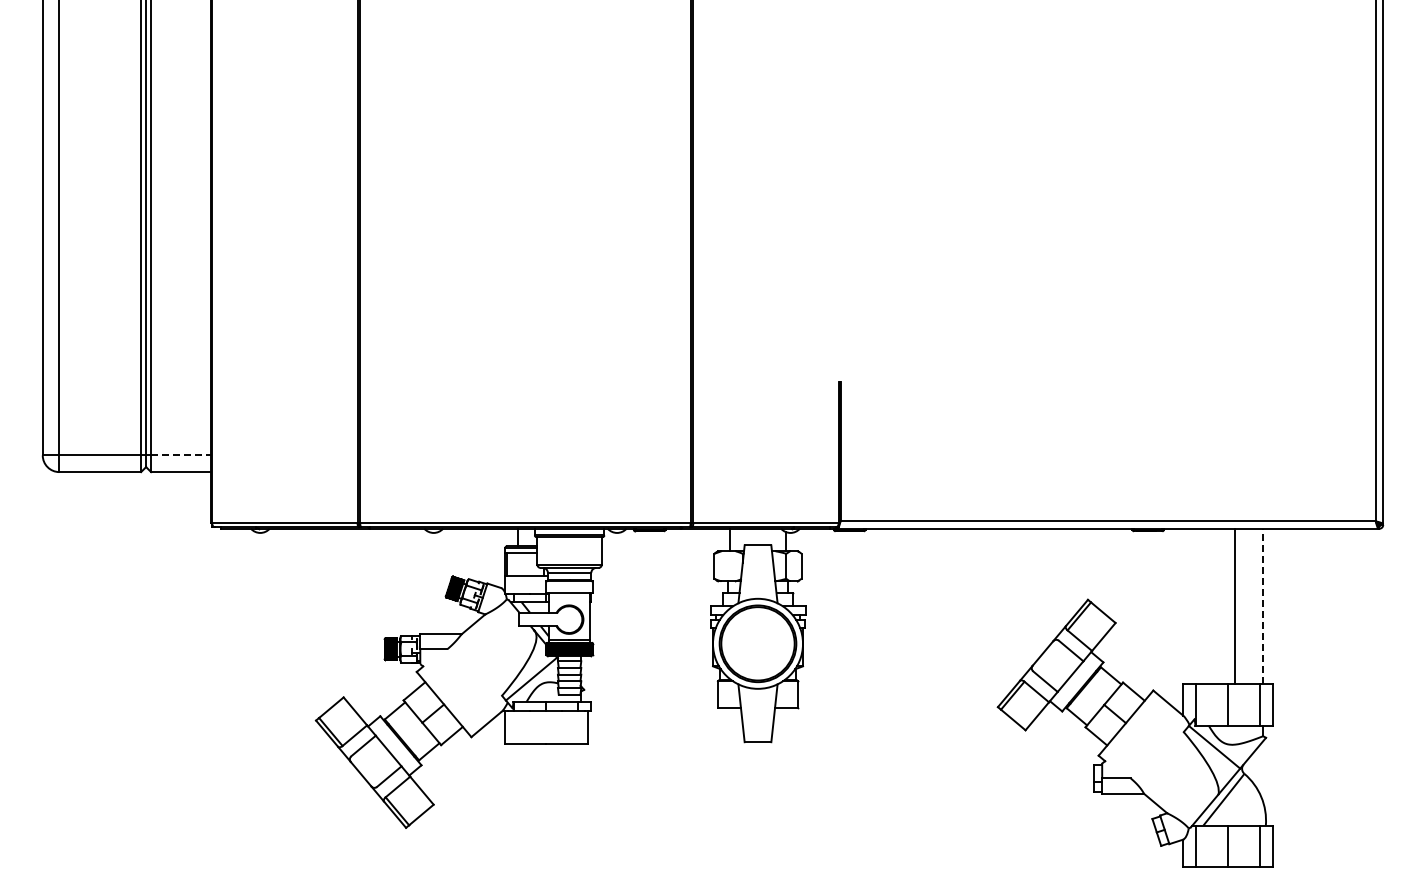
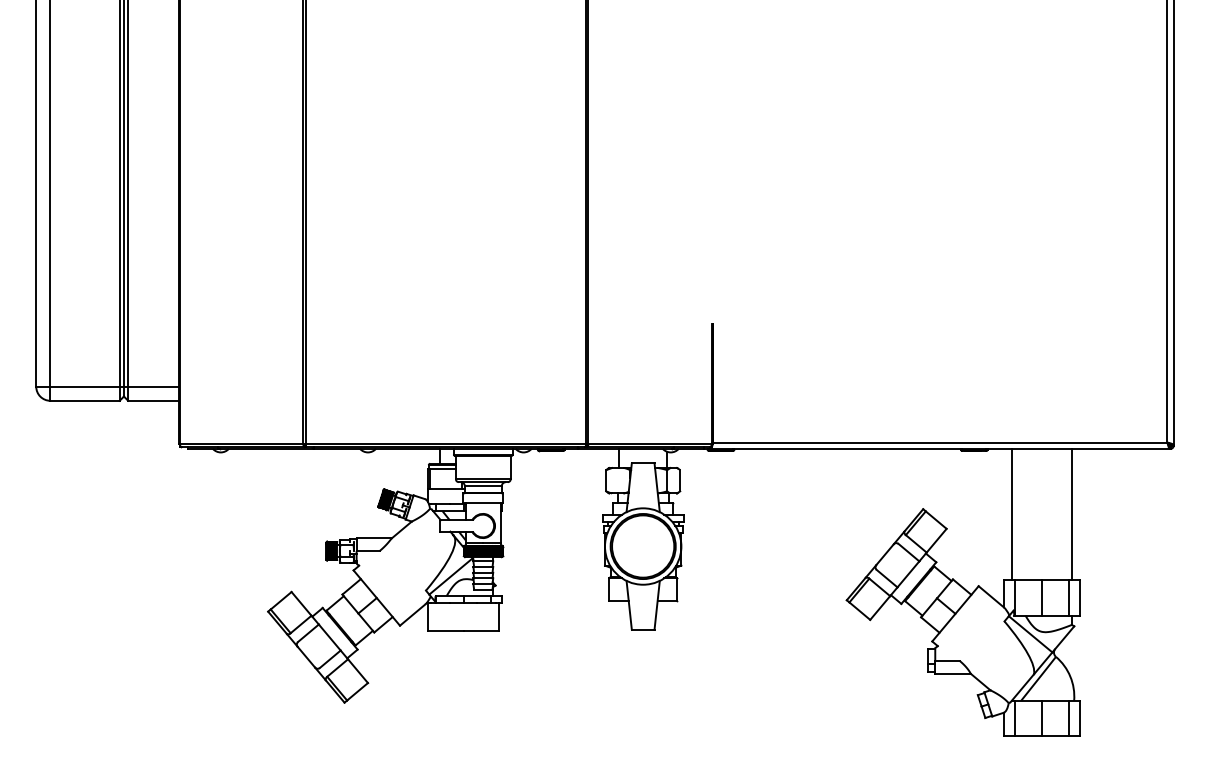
line: (181, 455) -> (153, 386), dashed -> solid
line: (1235, 605) -> (1012, 514), moved
line: (1263, 606) -> (1072, 514), dashed -> solid

